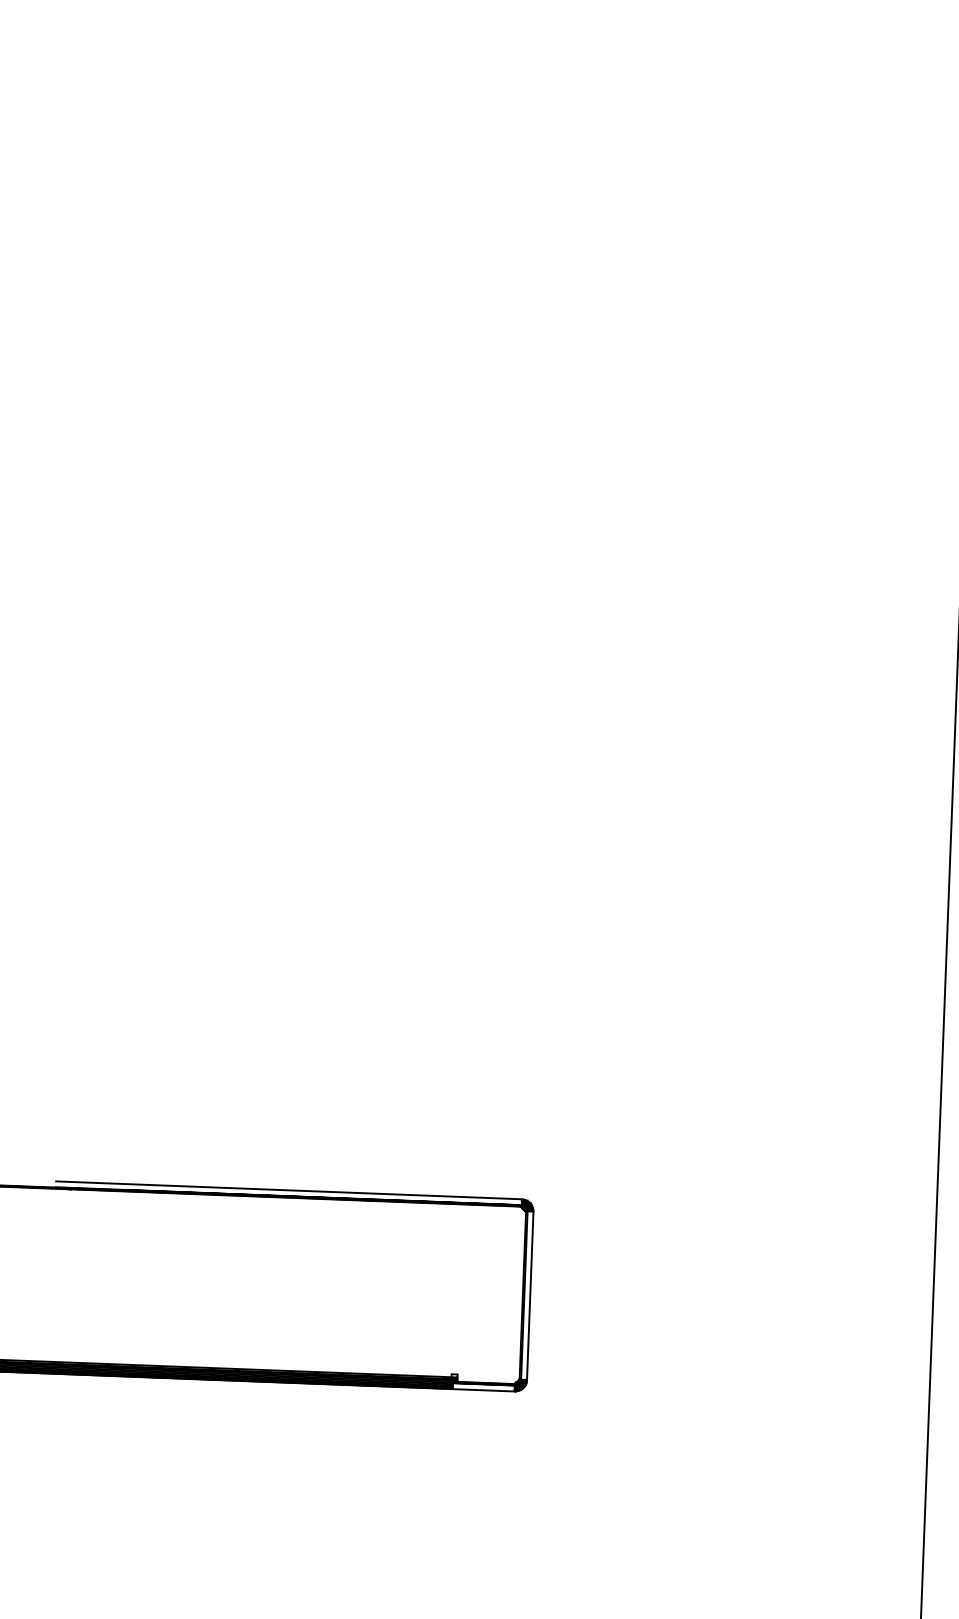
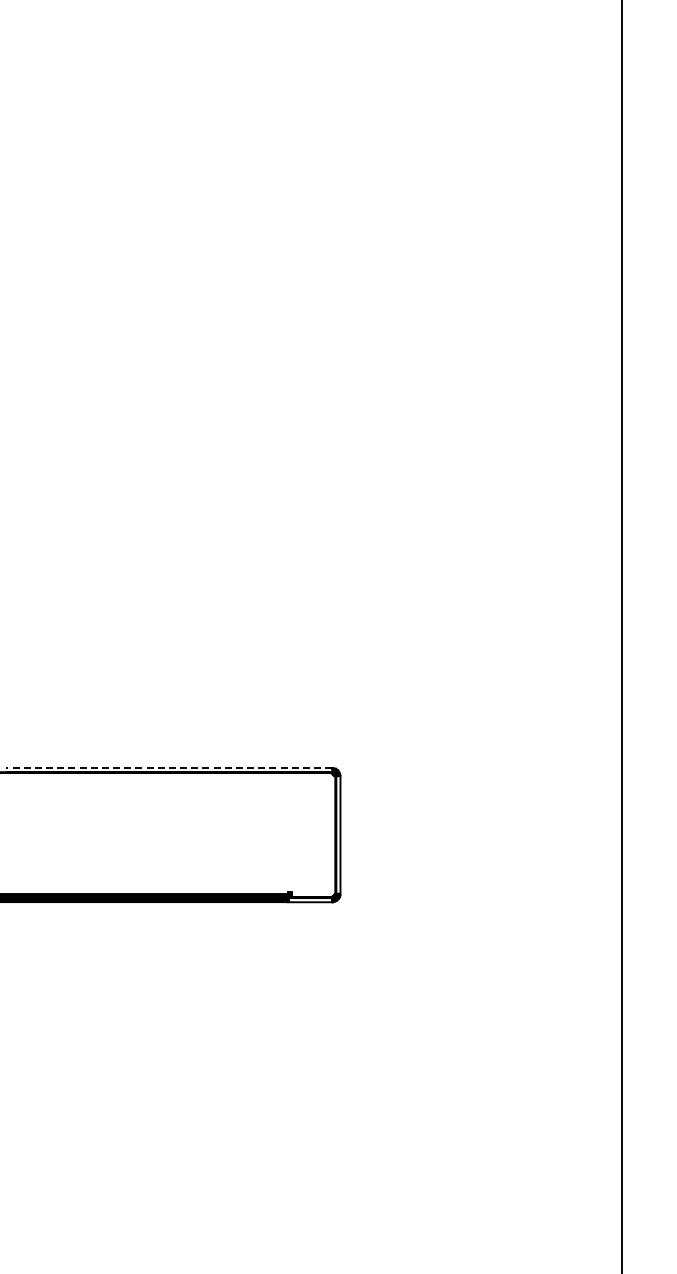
line: (287, 1189) -> (168, 767), solid -> dashed

